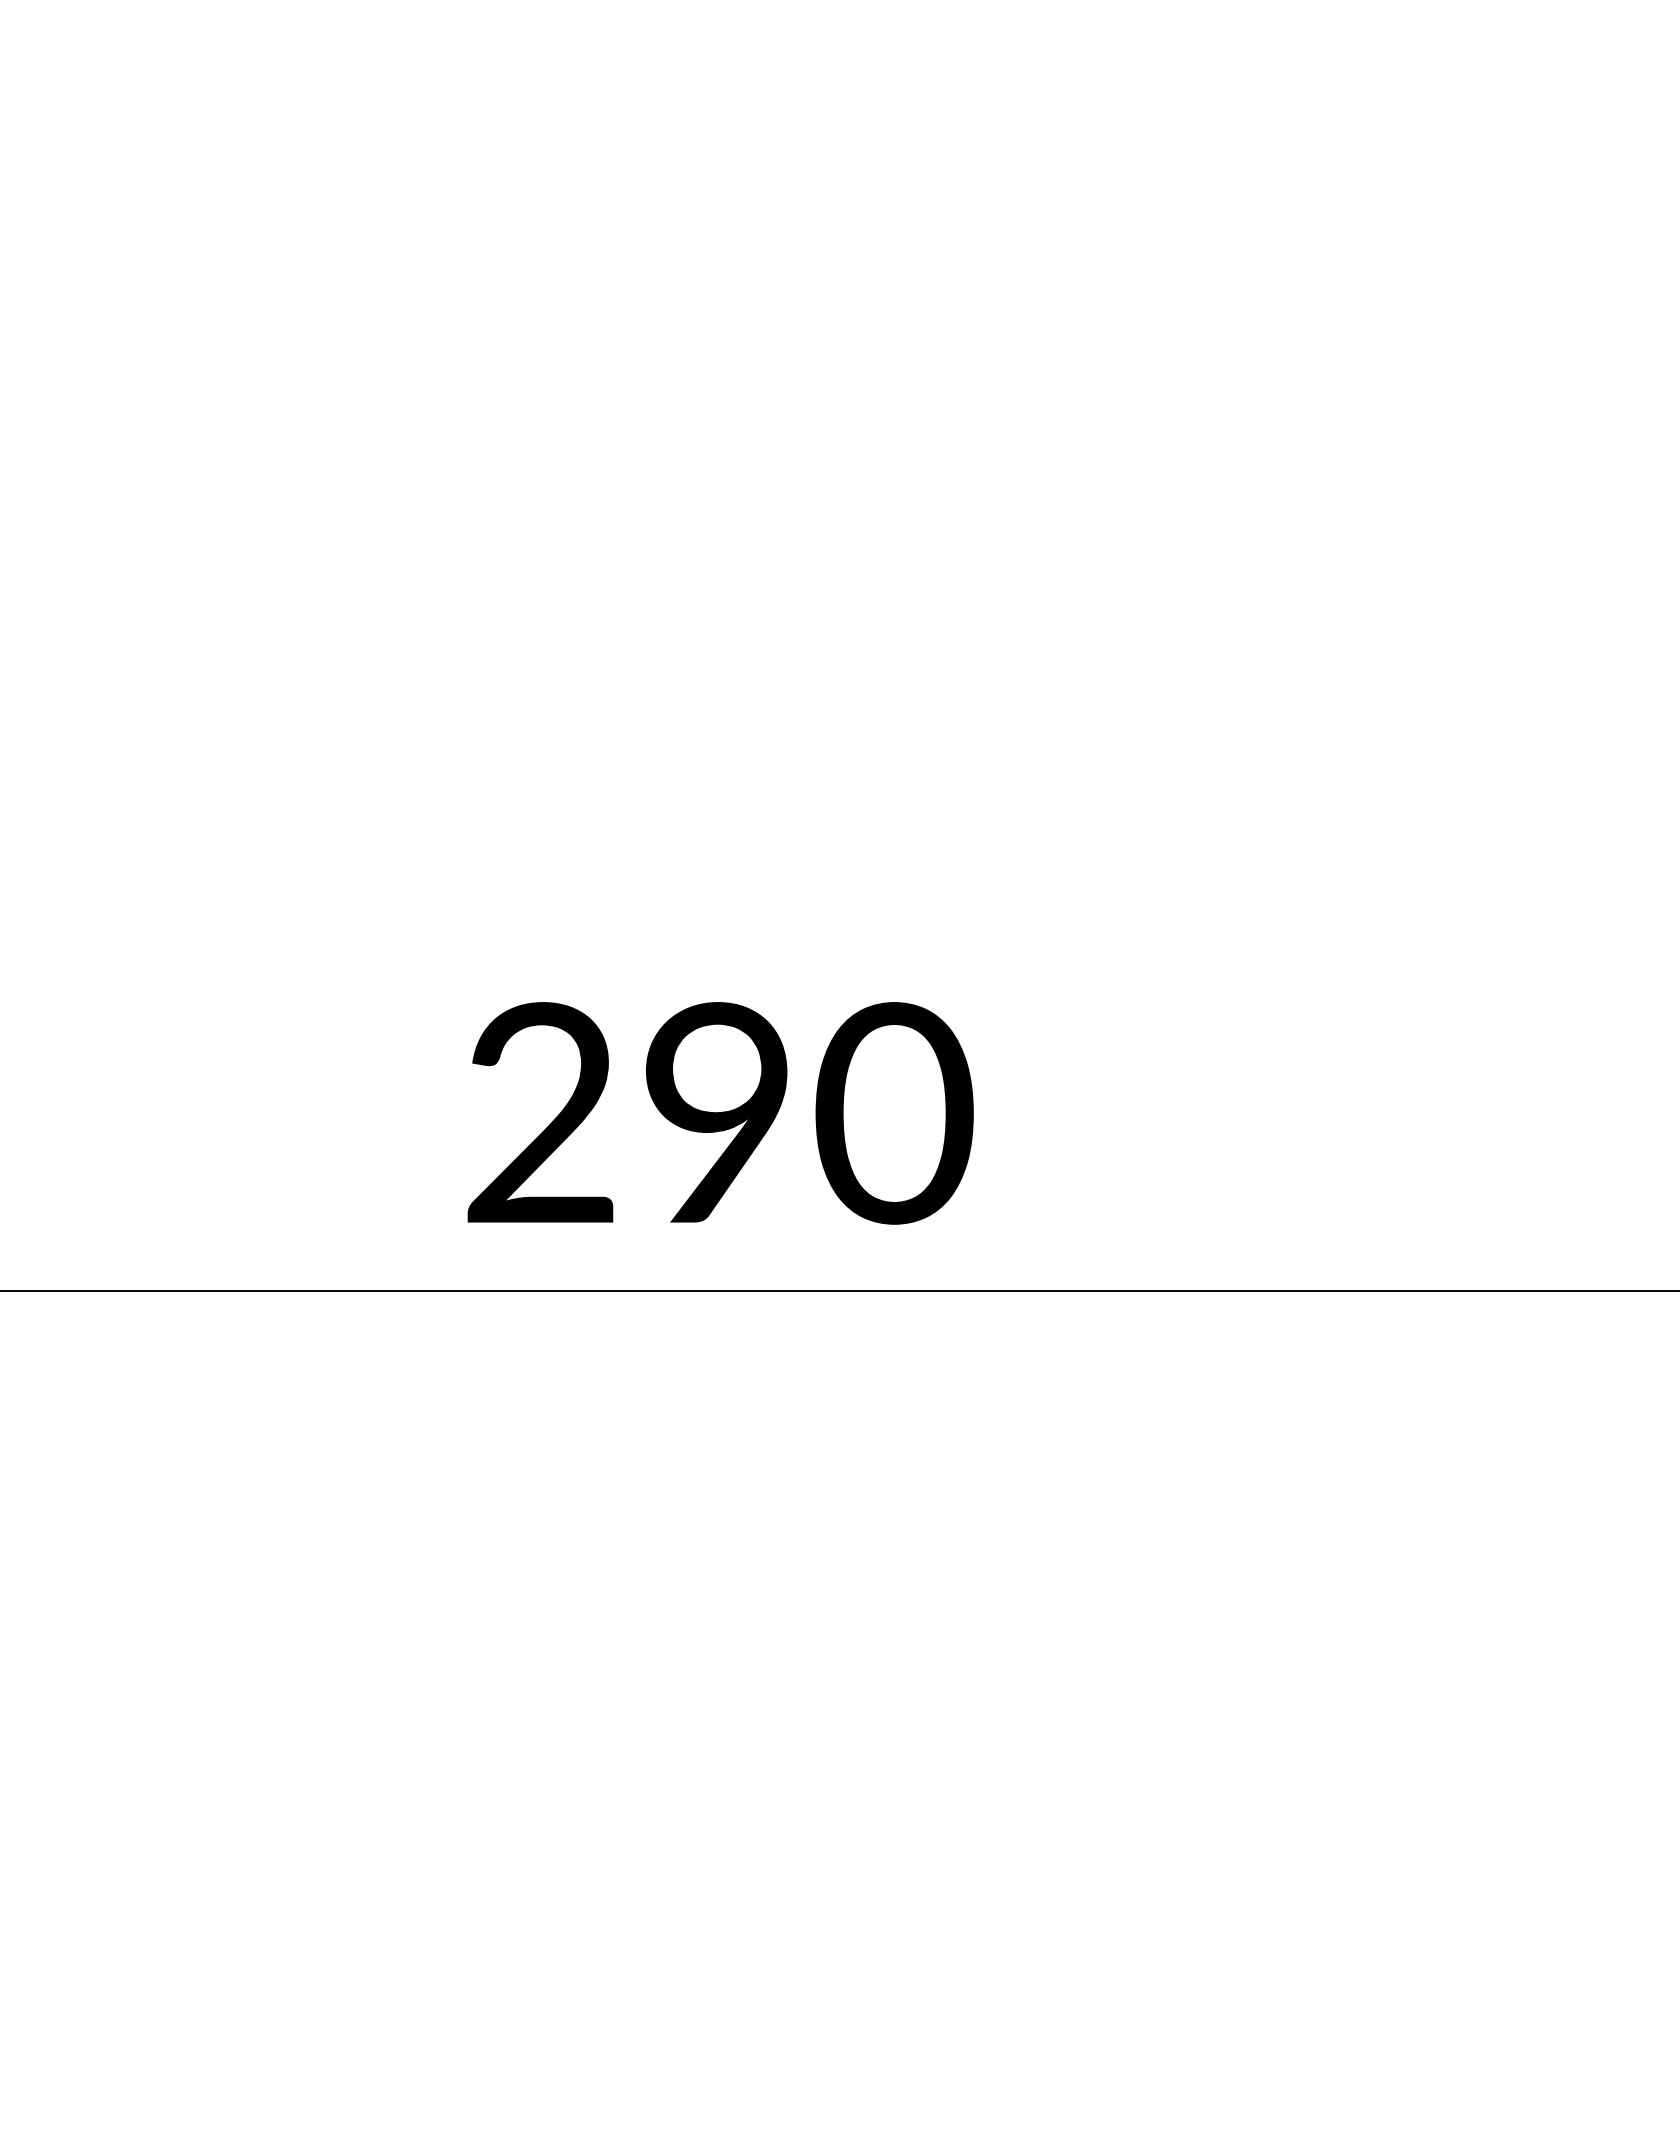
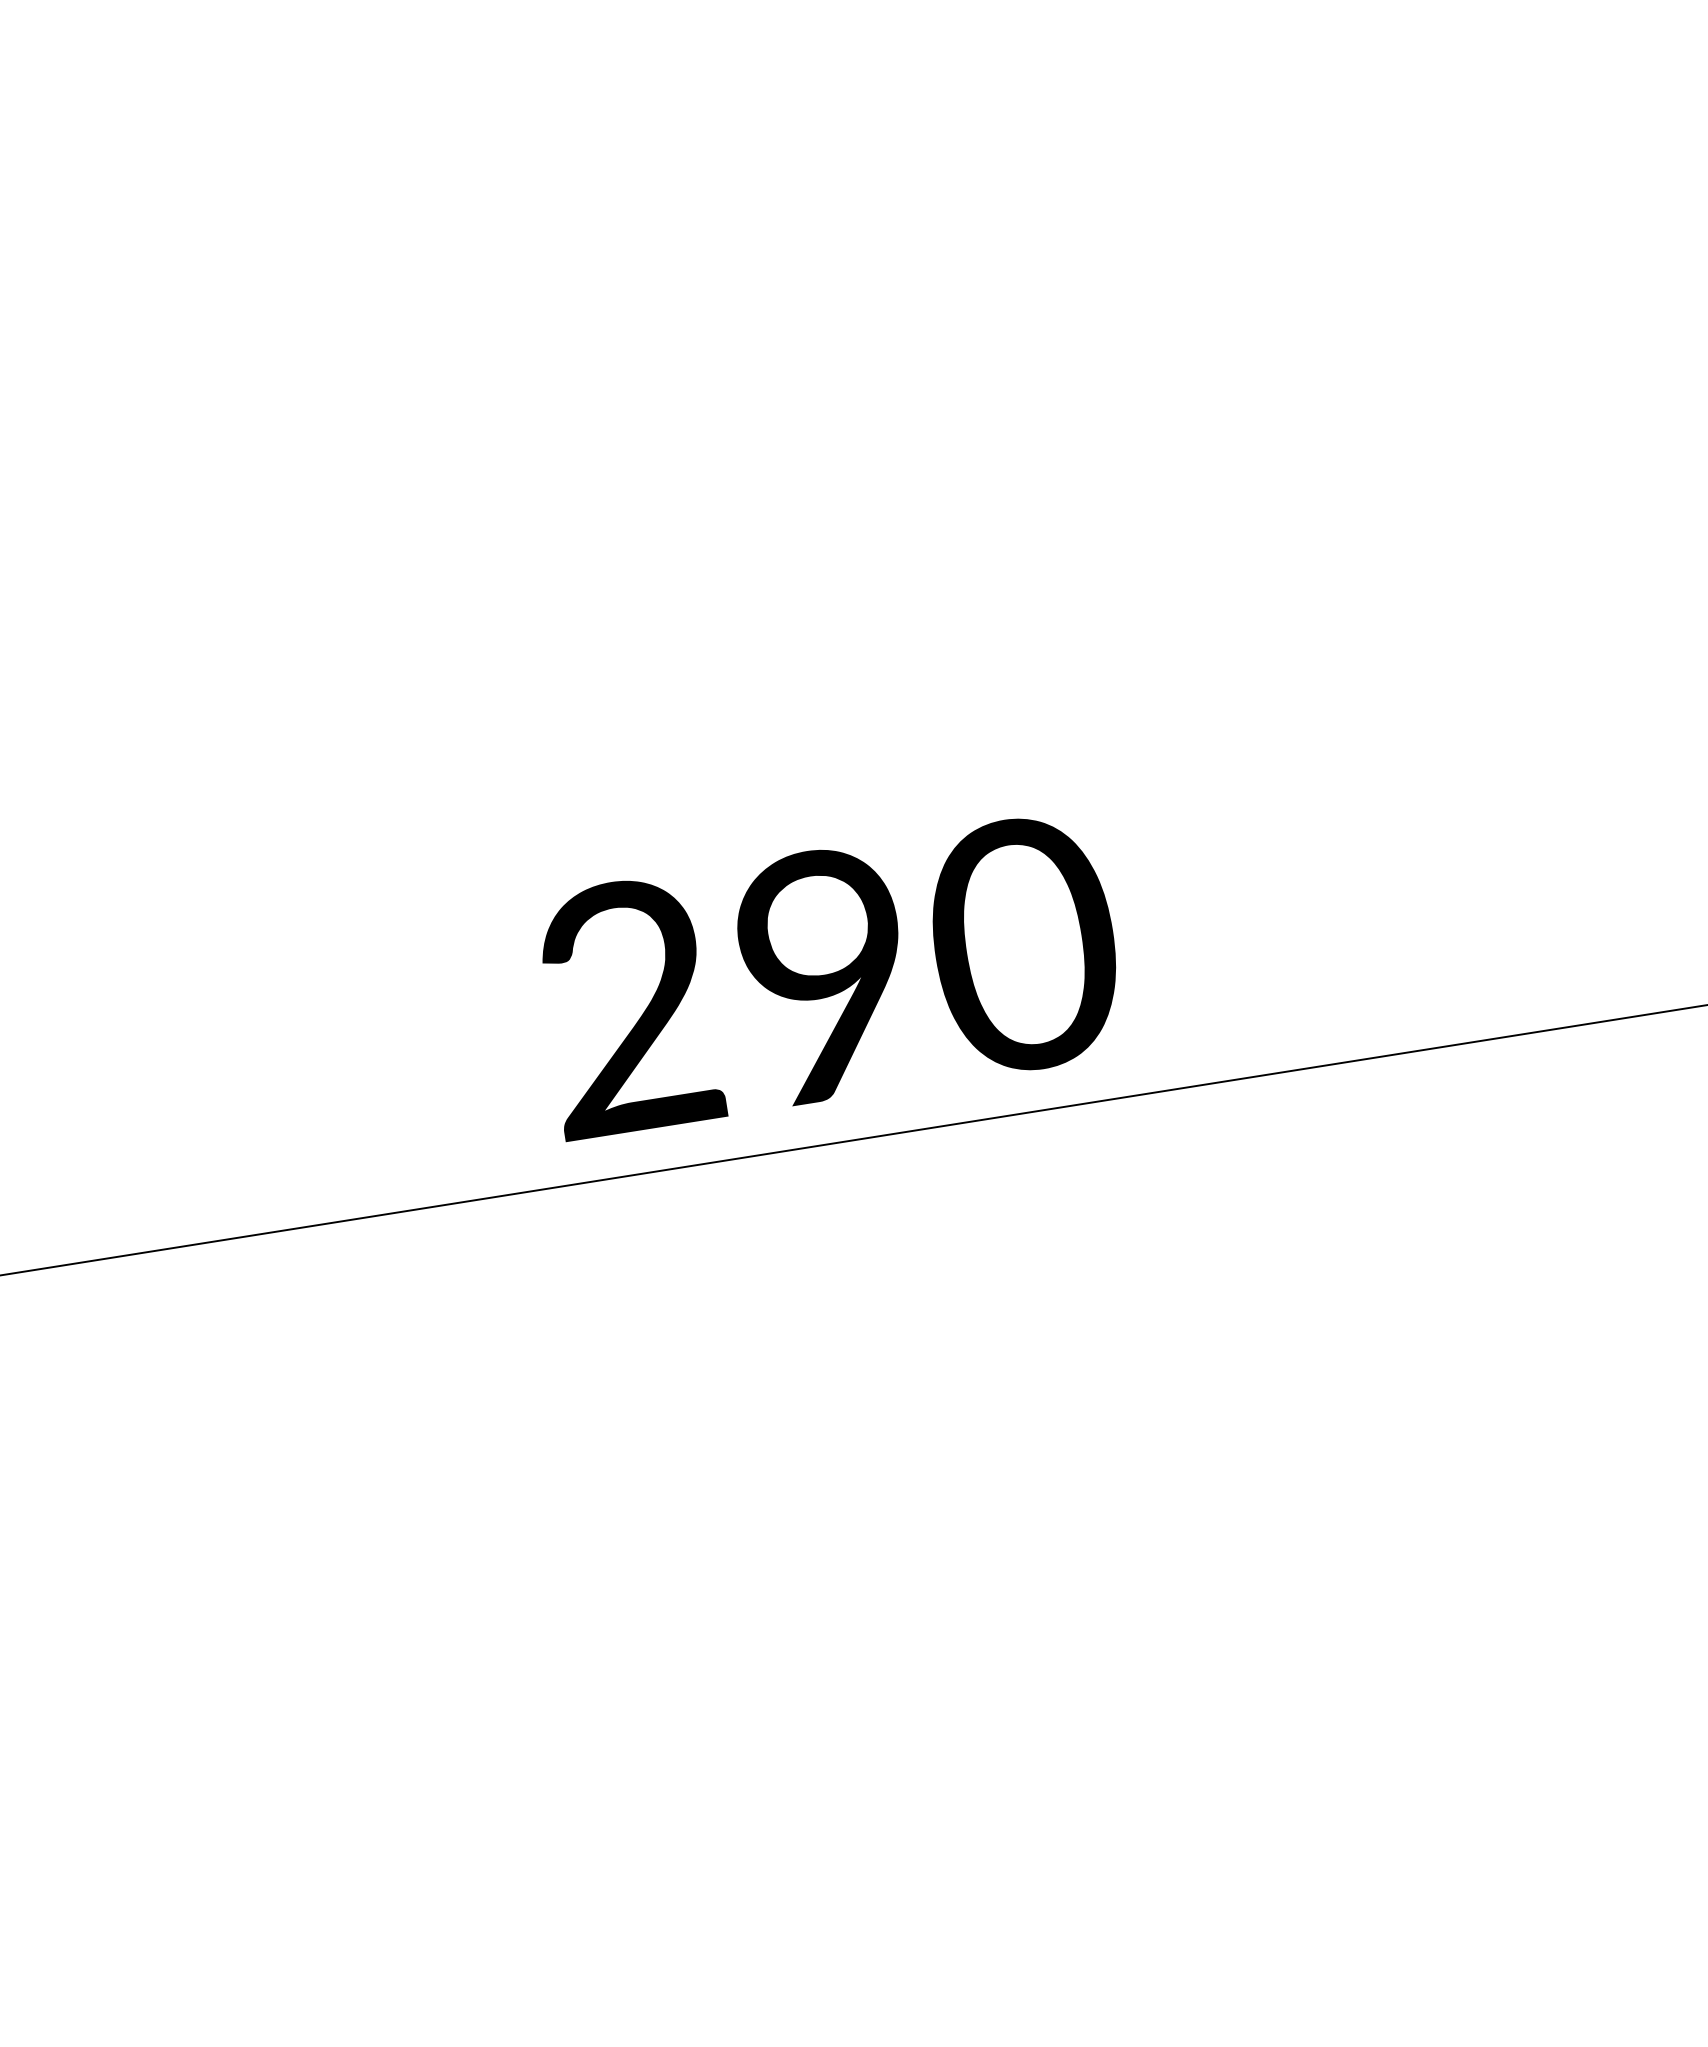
text: (720, 1113) -> (829, 975), moved

